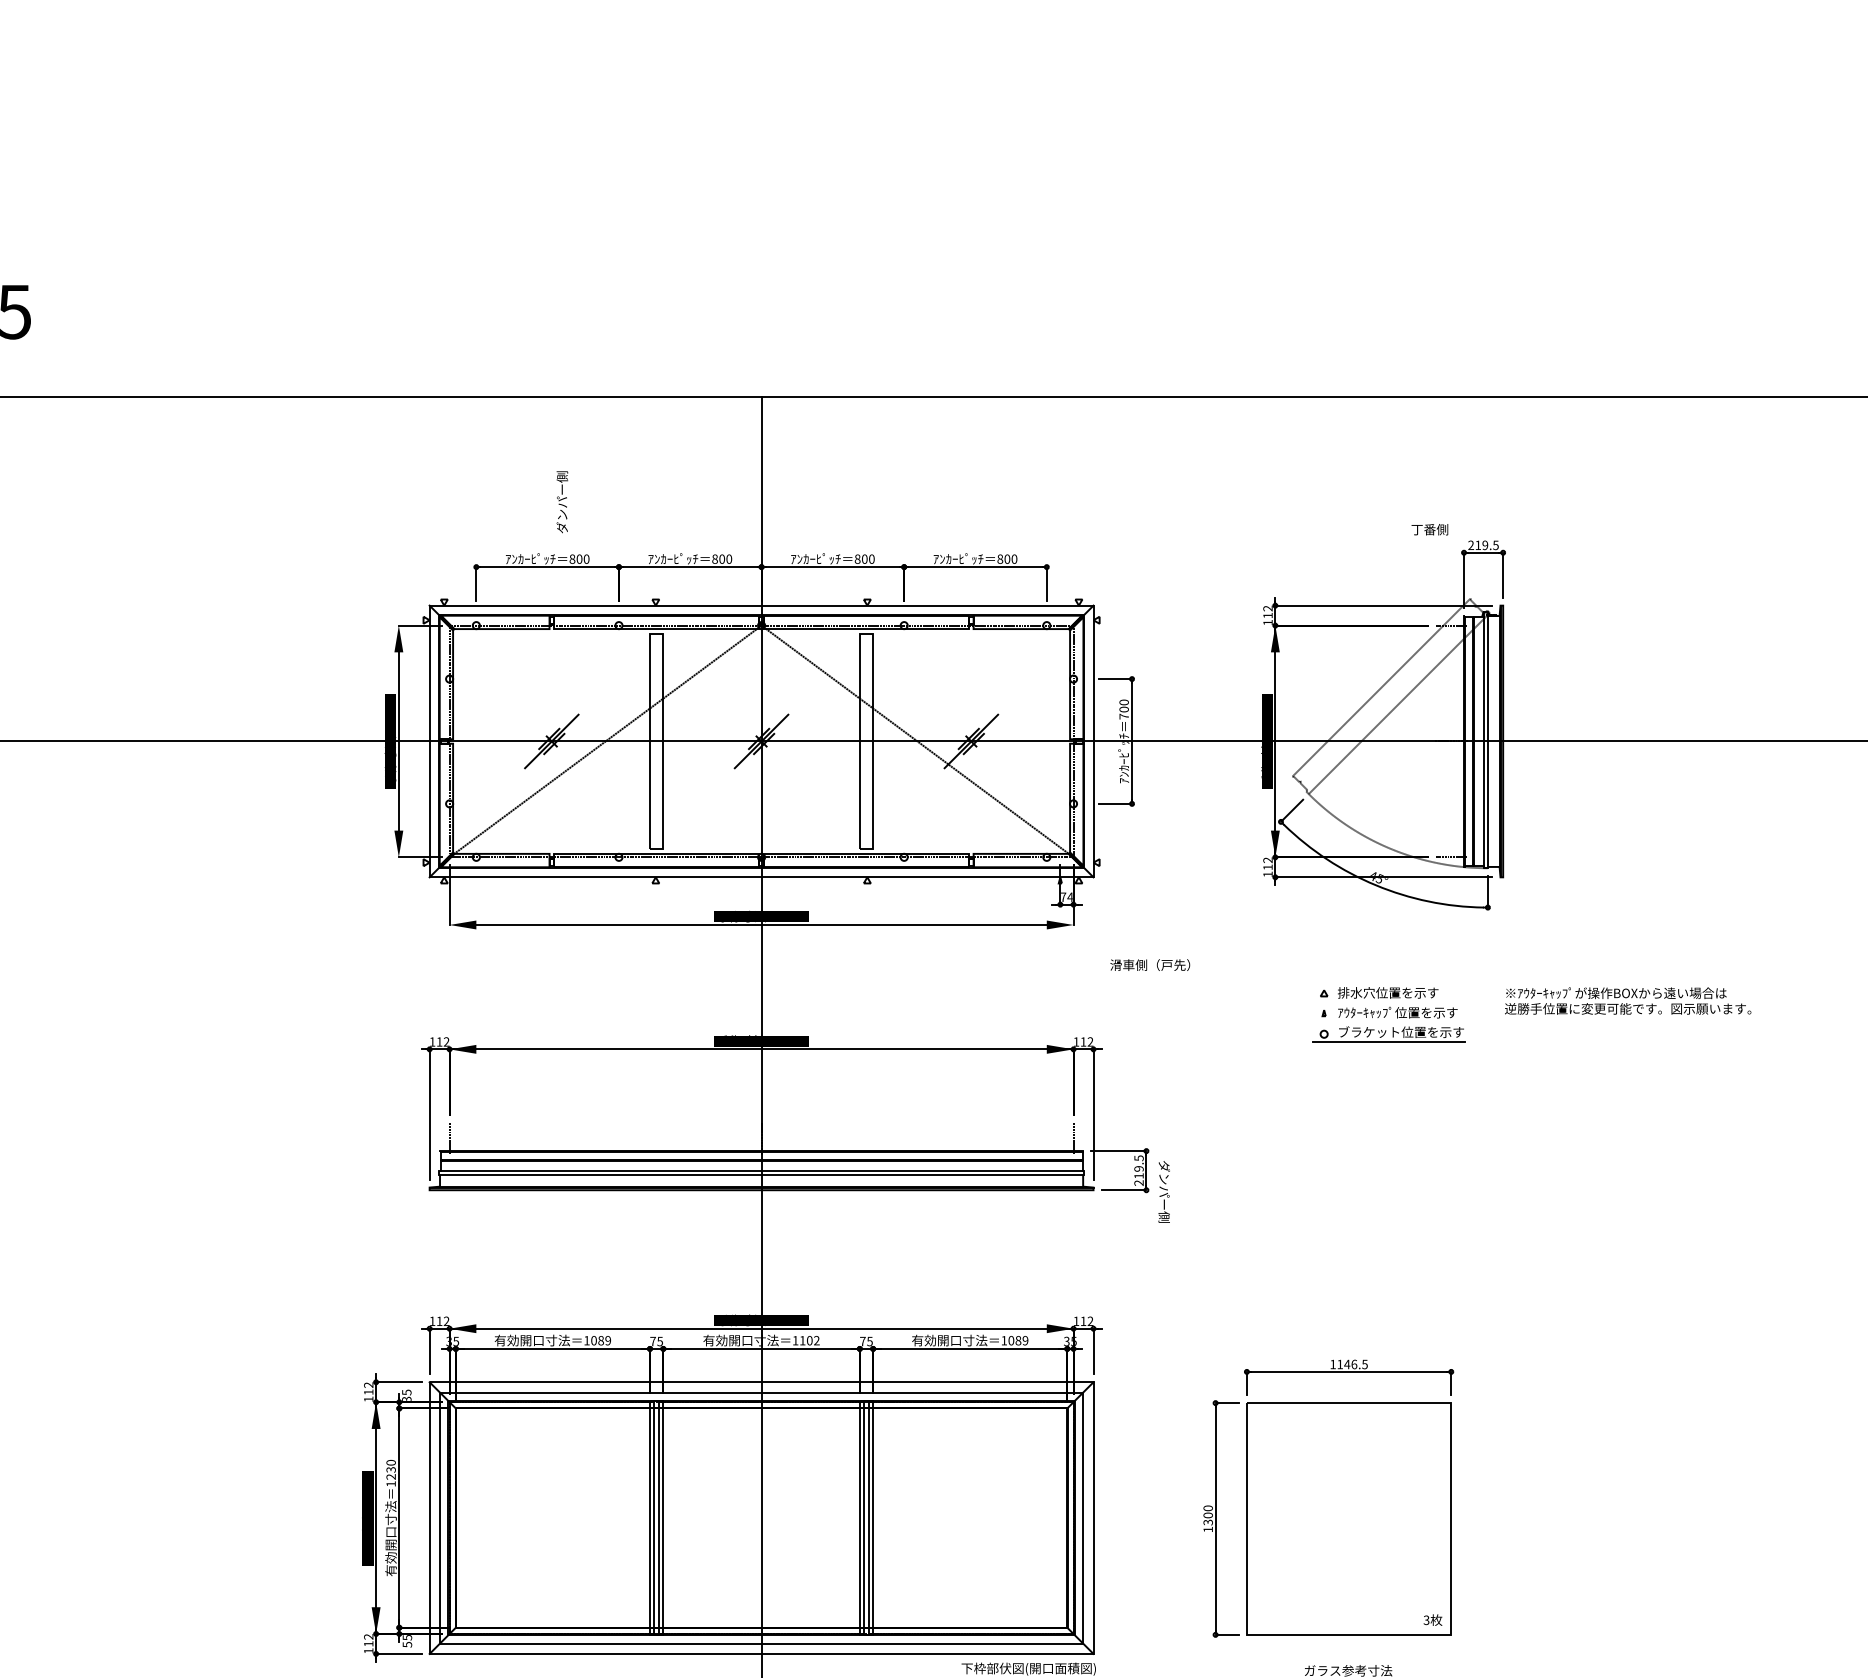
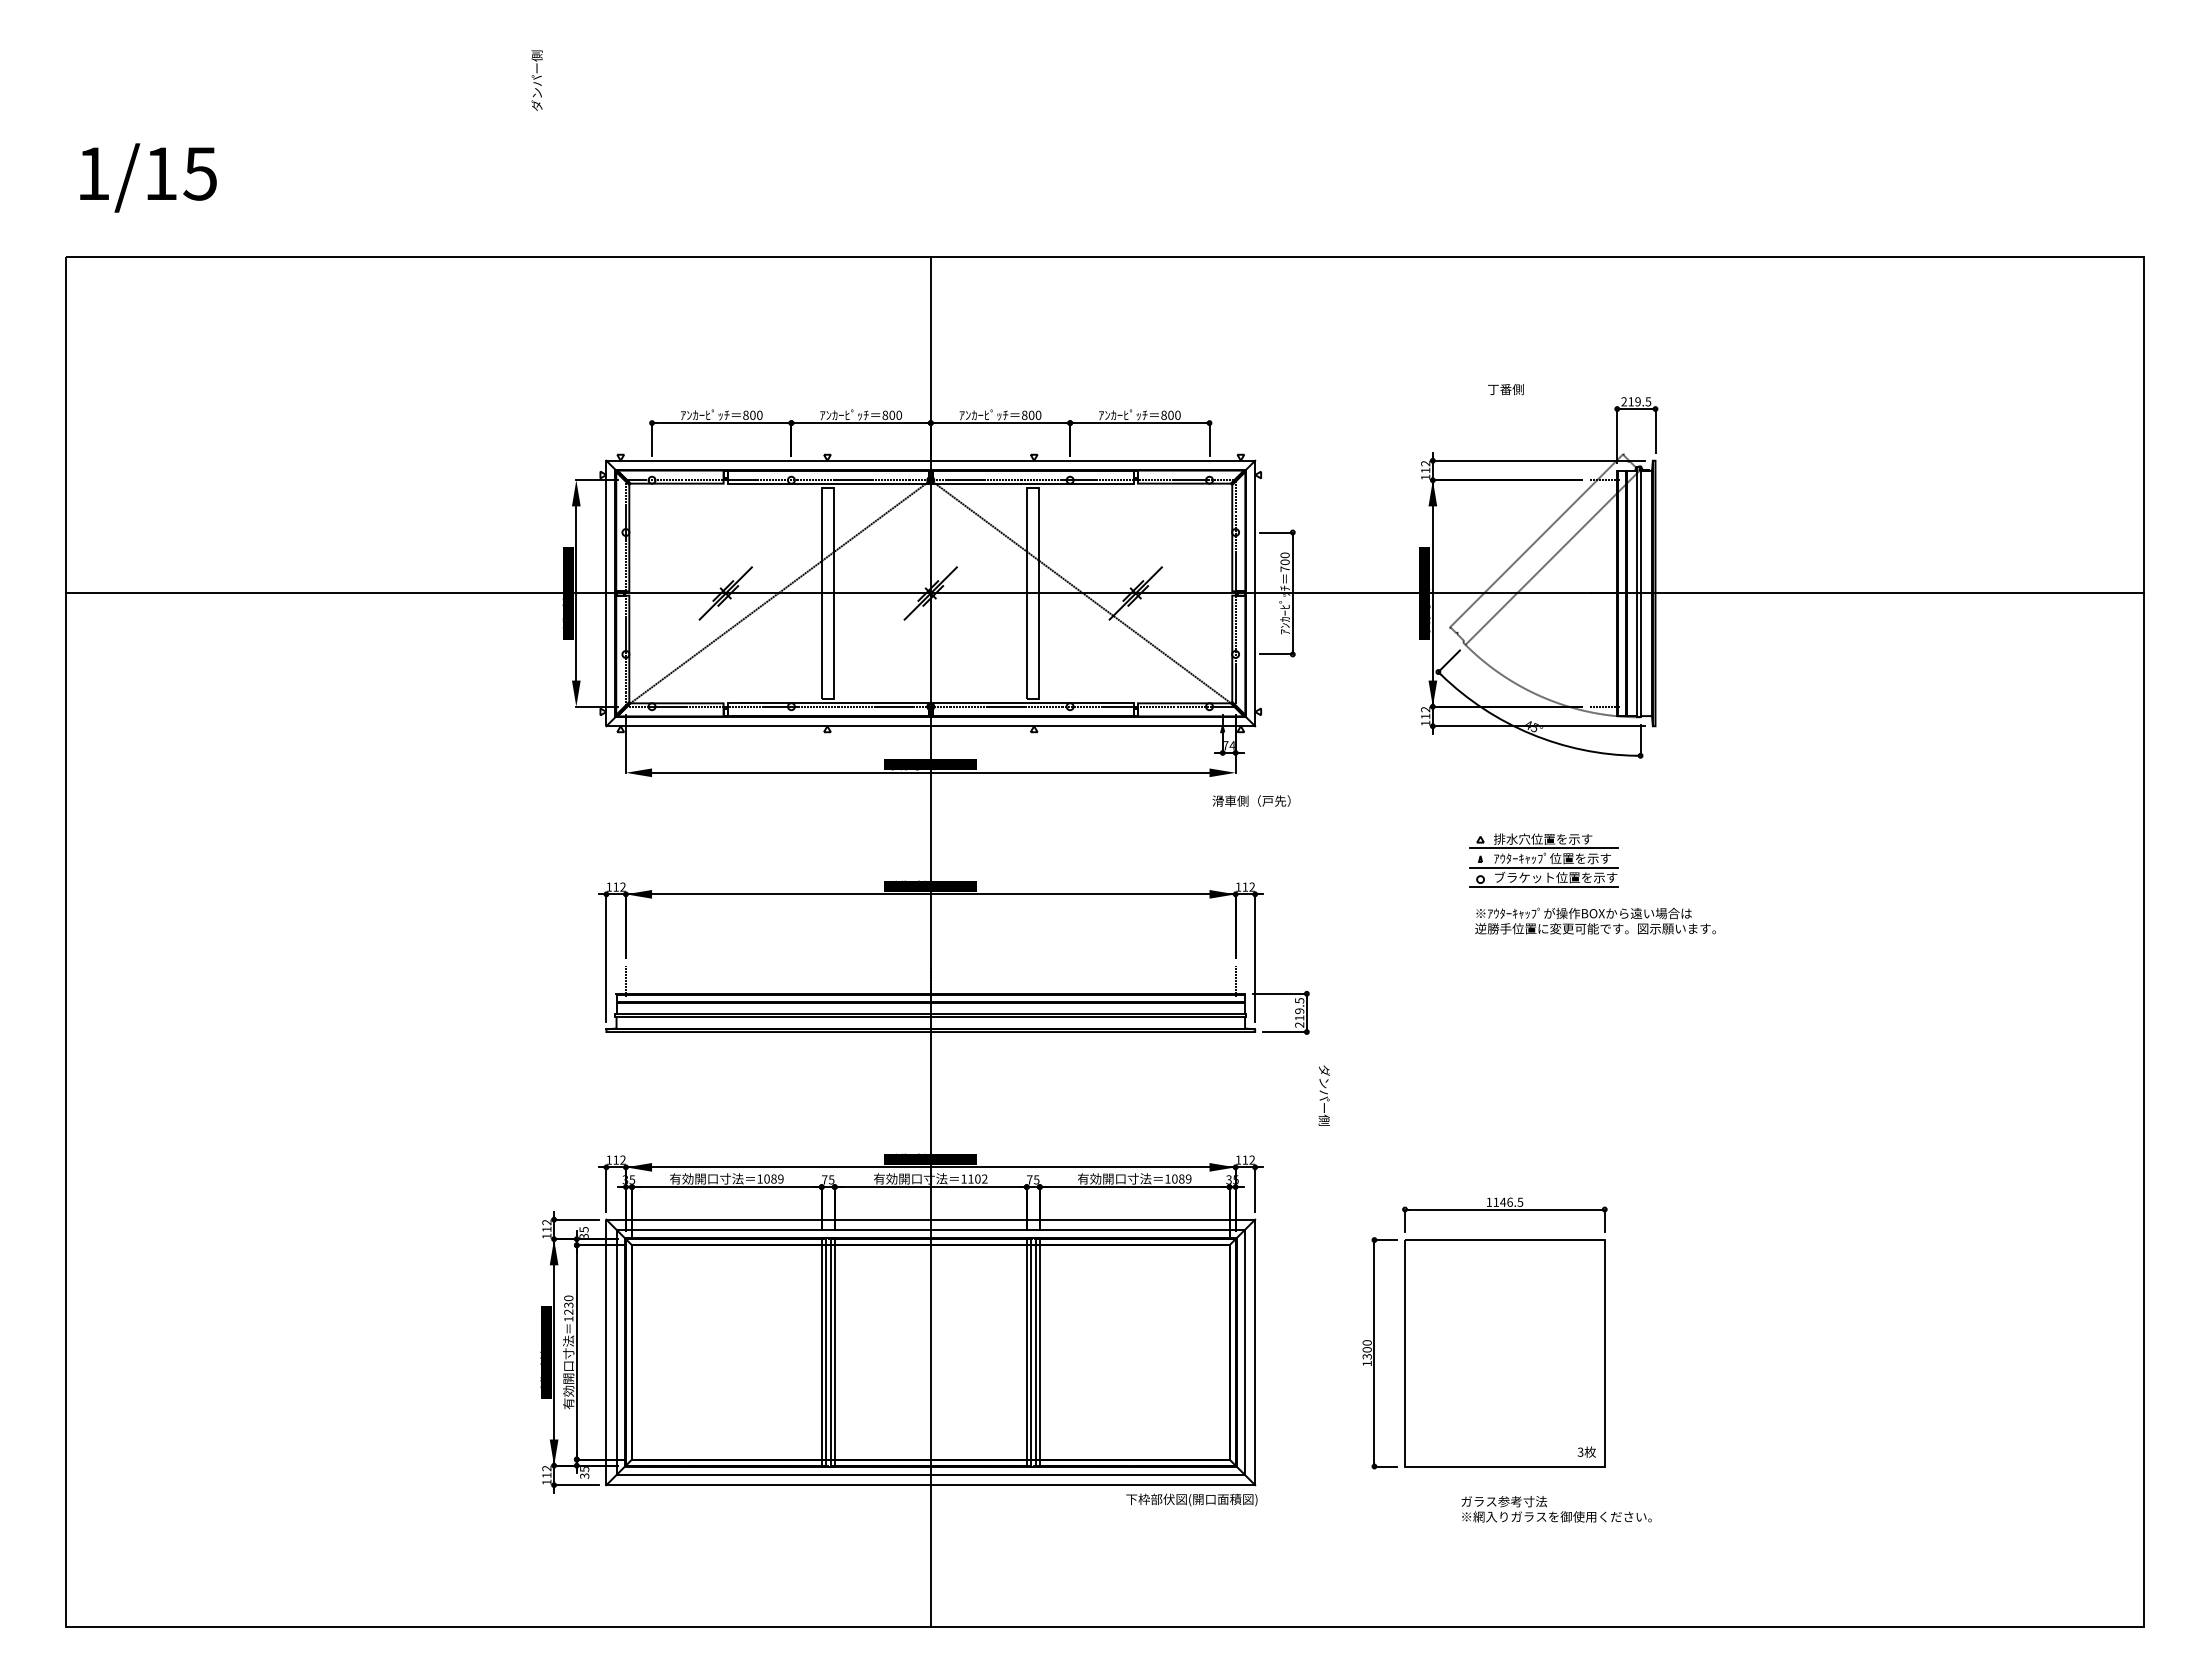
text: (561, 502) -> (536, 80), moved
text: (1429, 529) -> (1505, 389), moved
text: (1150, 964) -> (1251, 800), moved
text: (1628, 1000) -> (1595, 920), moved
line: (1389, 1001) -> (1544, 847), added
line: (1389, 1022) -> (1544, 868), added
text: (1163, 1191) -> (1323, 1095), moved
text: (407, 1644) -> (584, 1475), 55 -> 35

